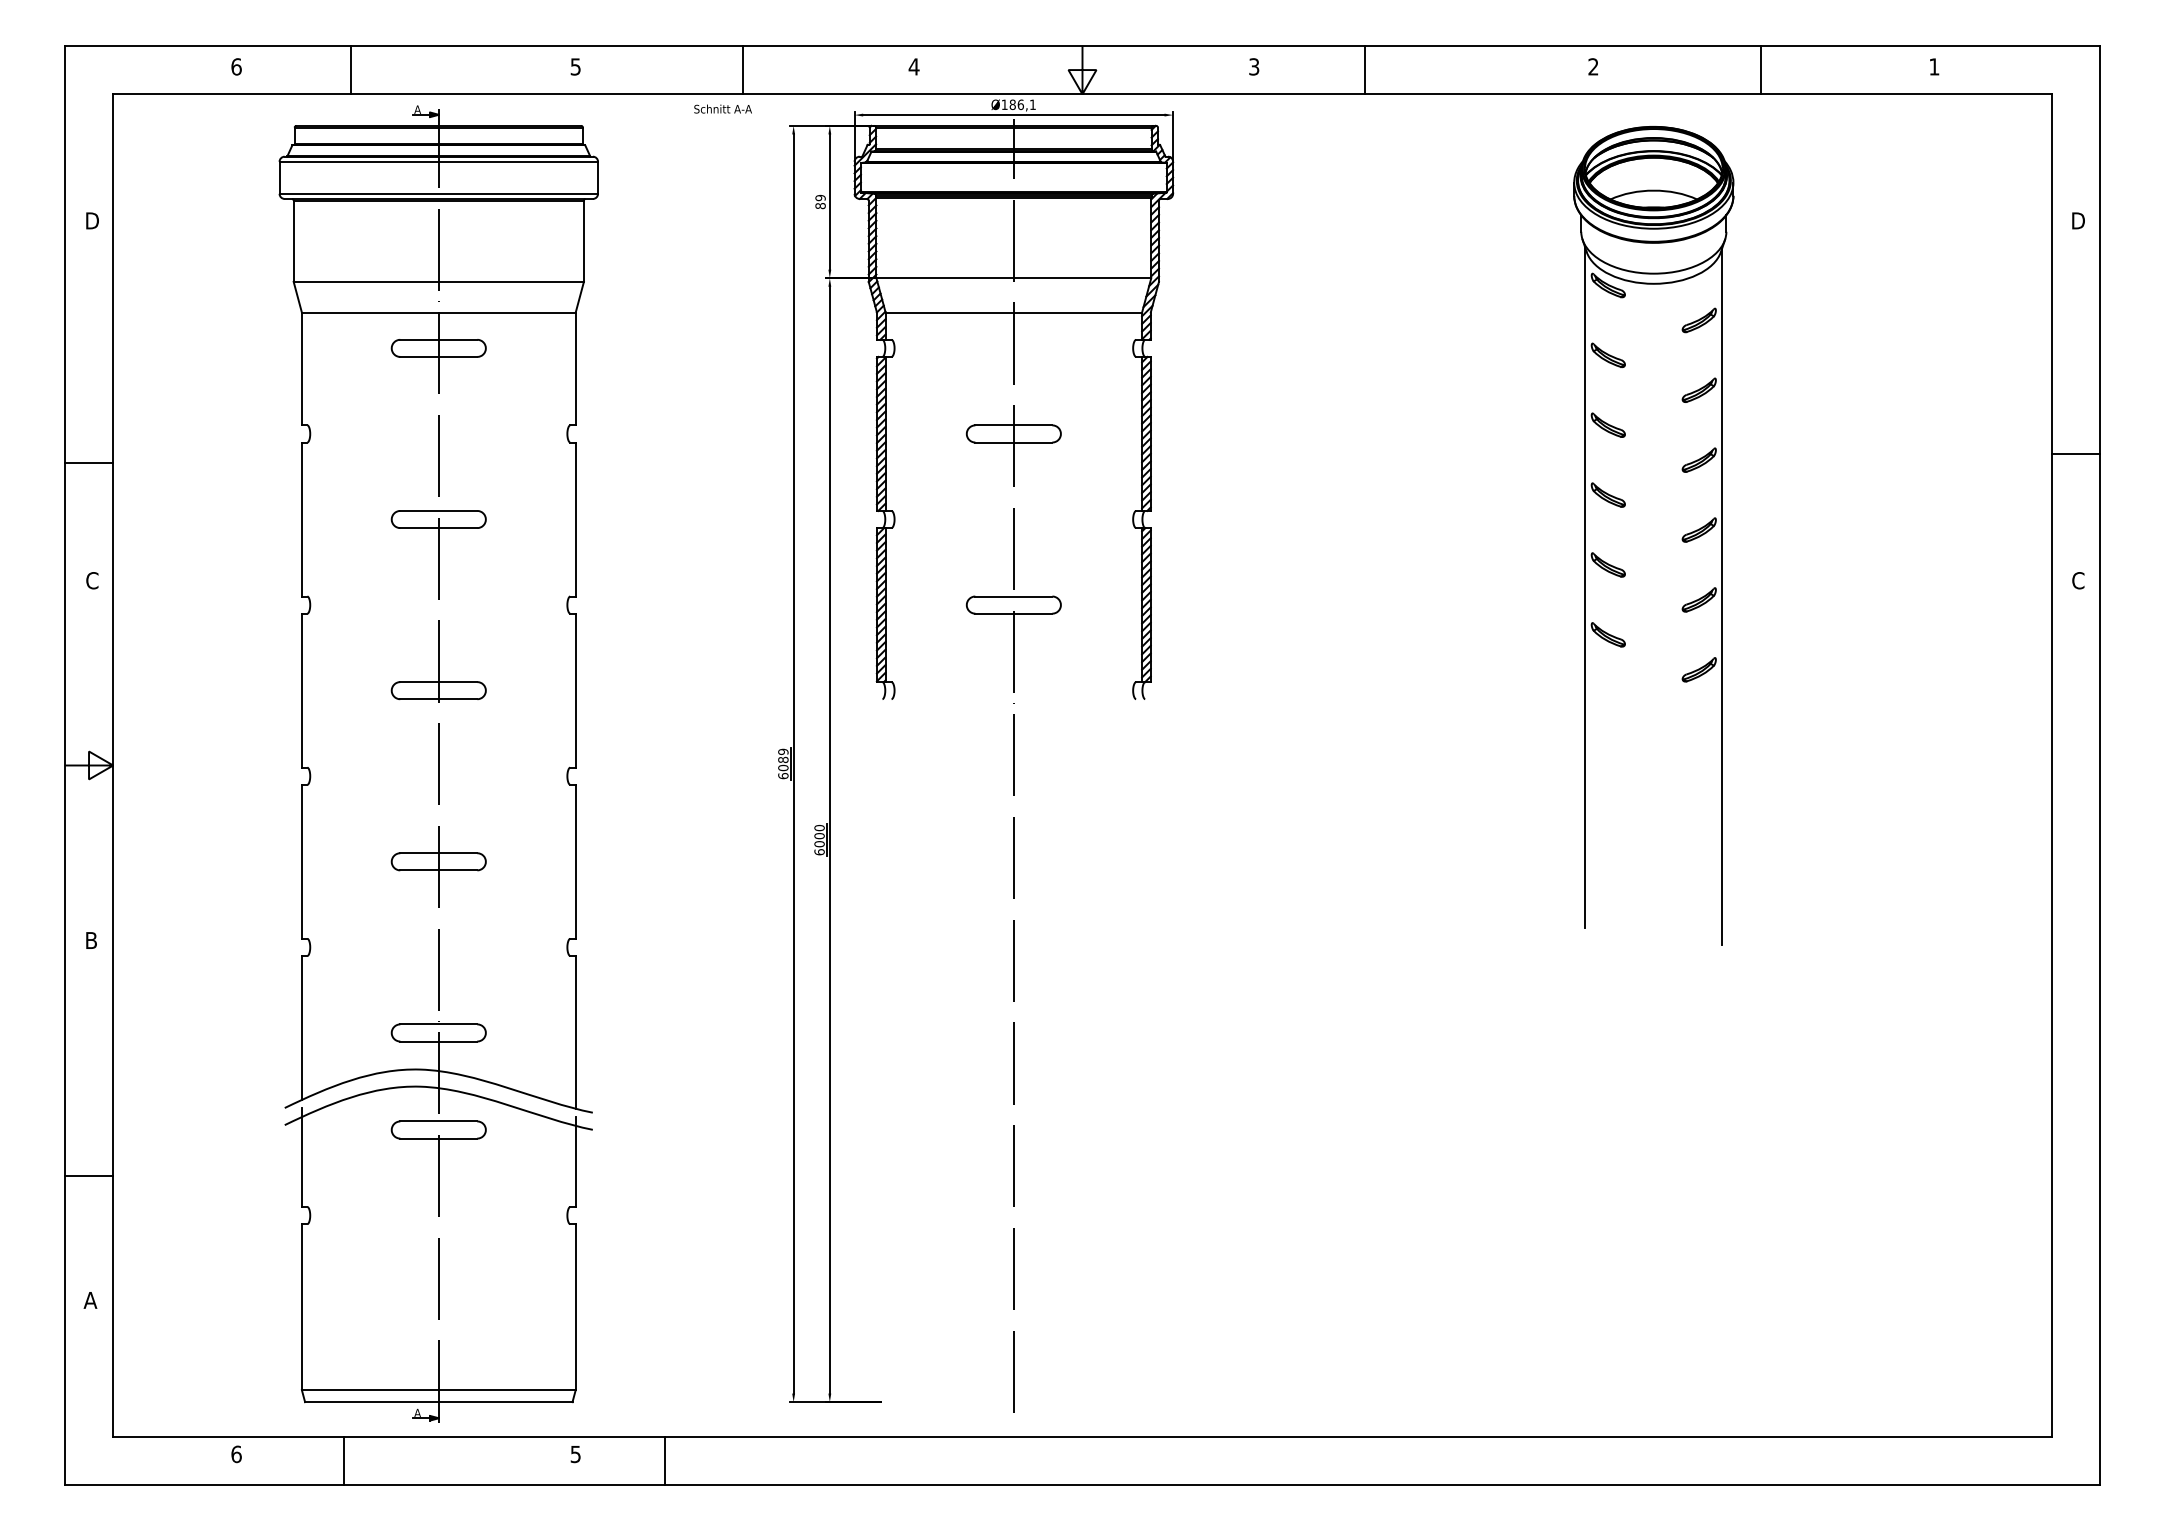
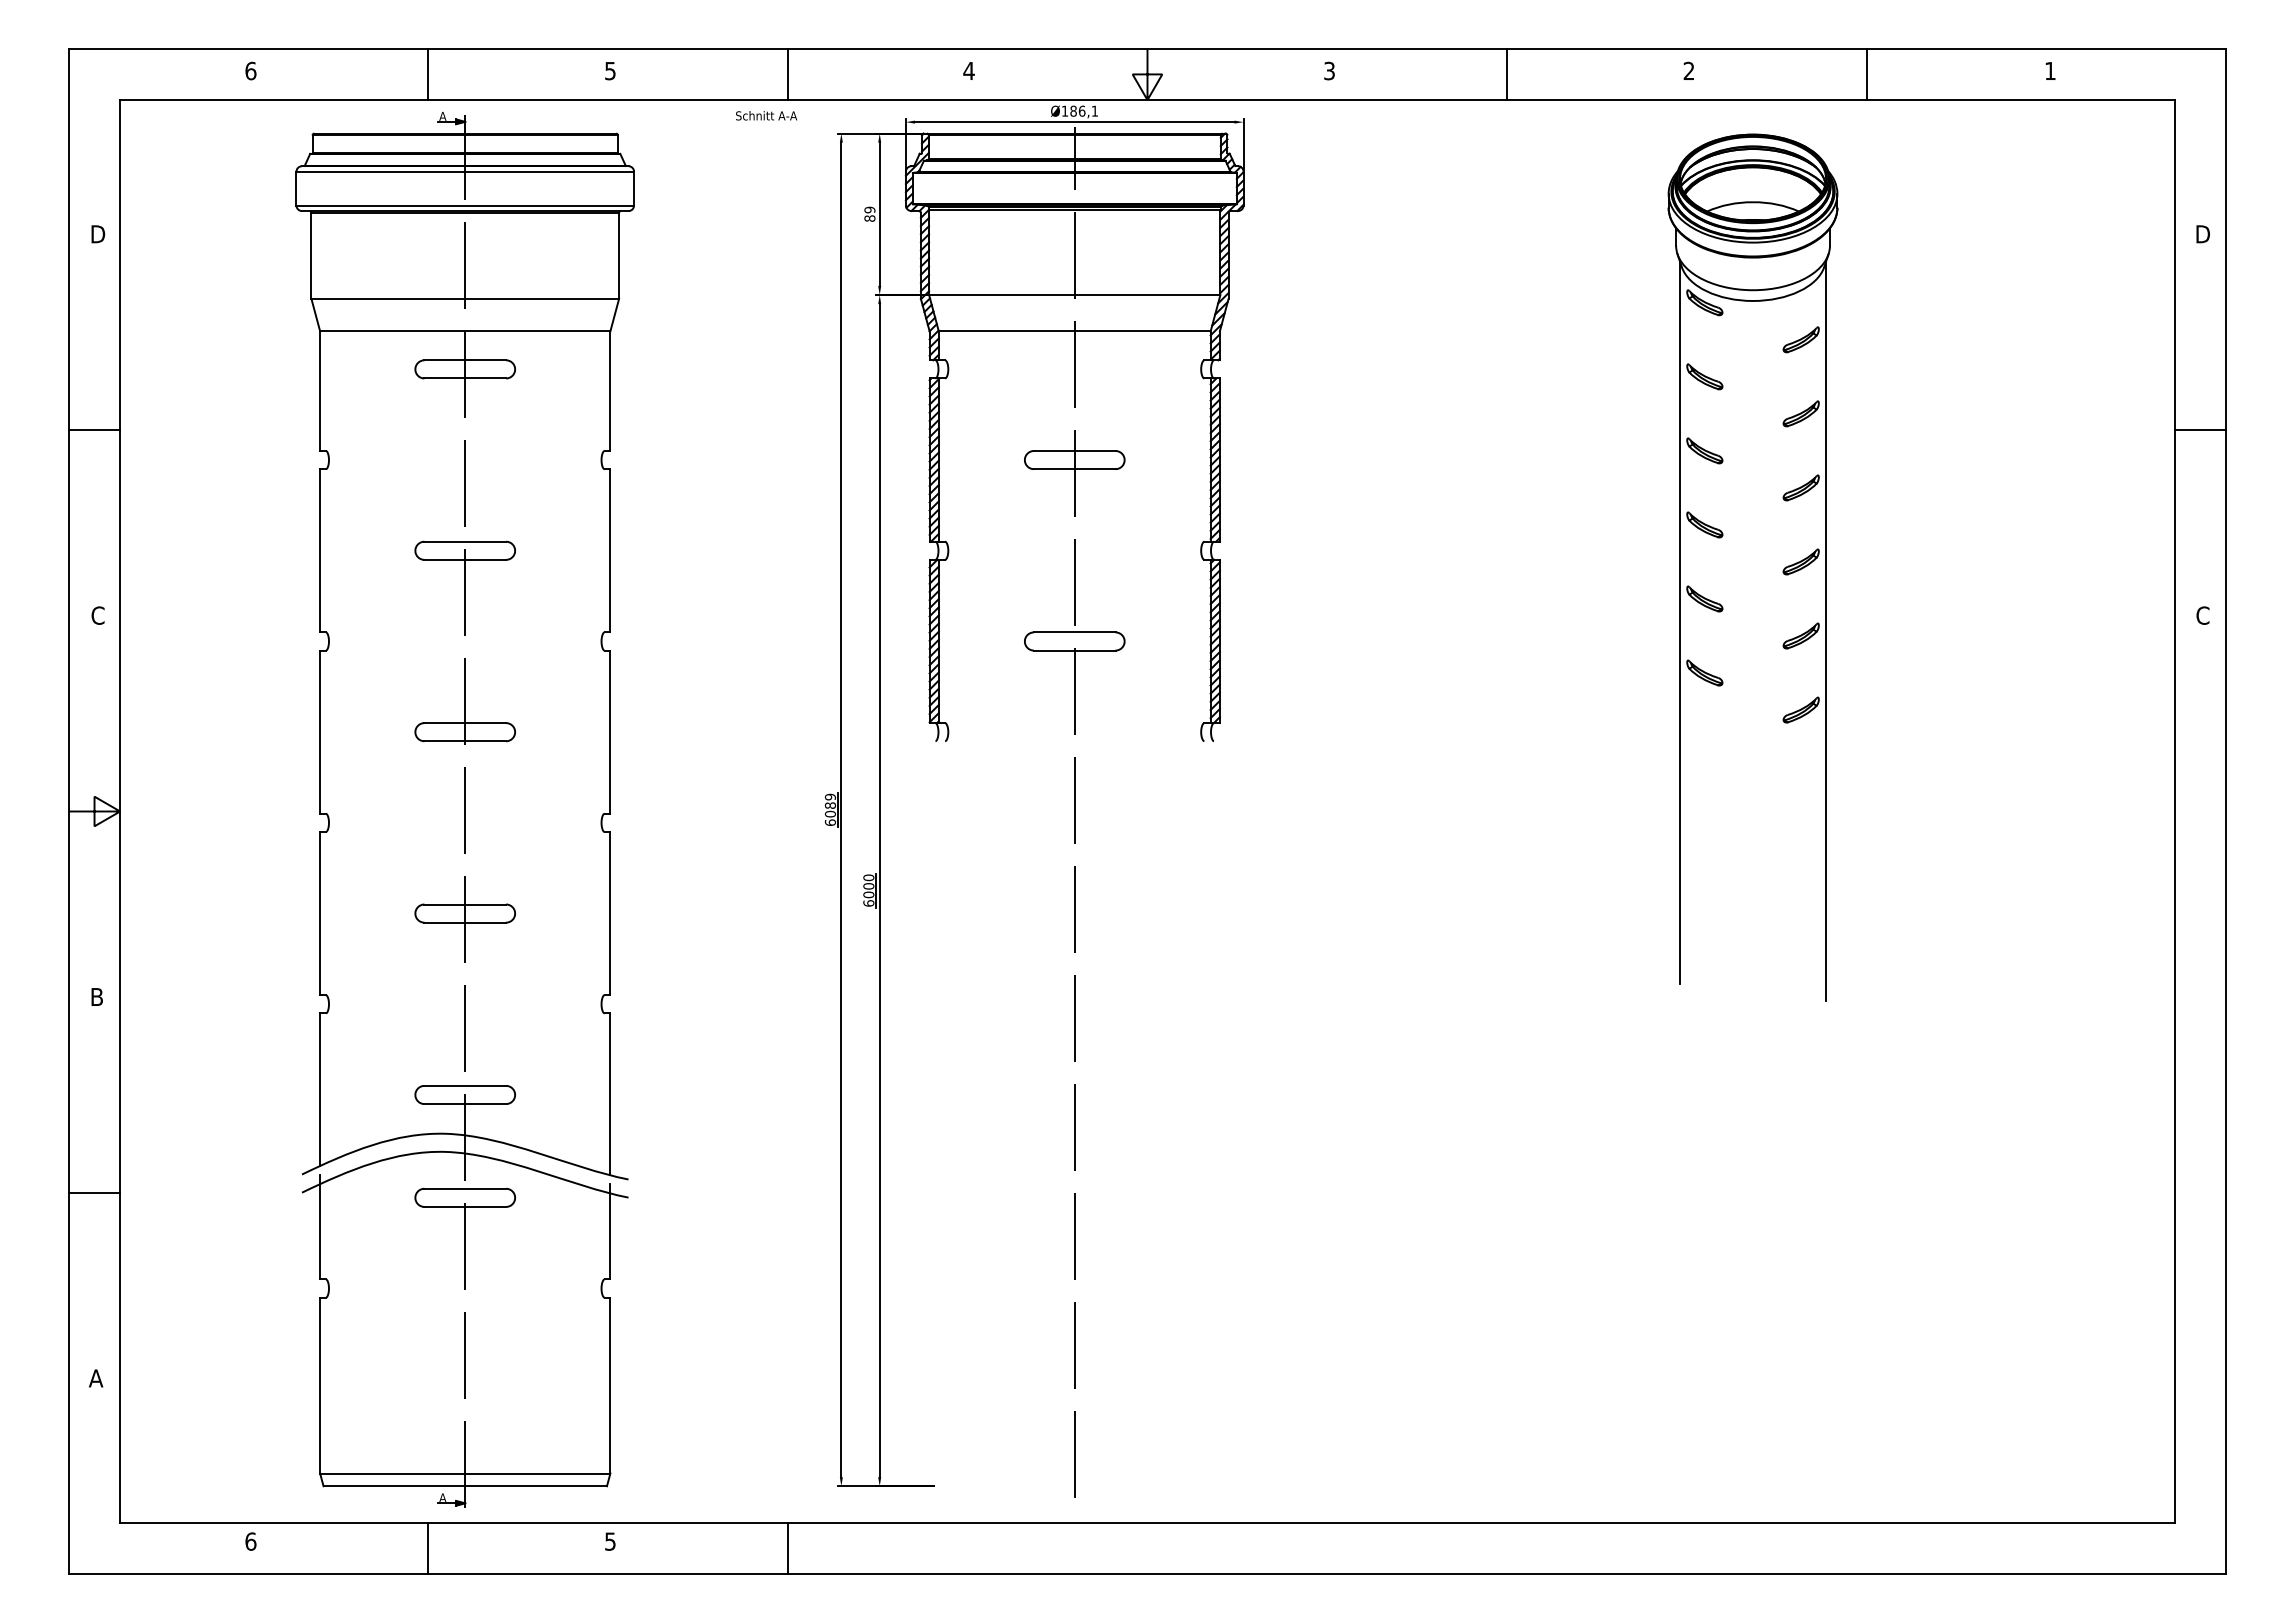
line: (351, 70) -> (428, 74), moved
line: (1365, 70) -> (1507, 74), moved
line: (2076, 454) -> (2200, 430), moved
line: (88, 463) -> (94, 430), moved
line: (88, 1175) -> (94, 1192), moved
line: (343, 1460) -> (428, 1548), moved
line: (664, 1460) -> (787, 1548), moved

